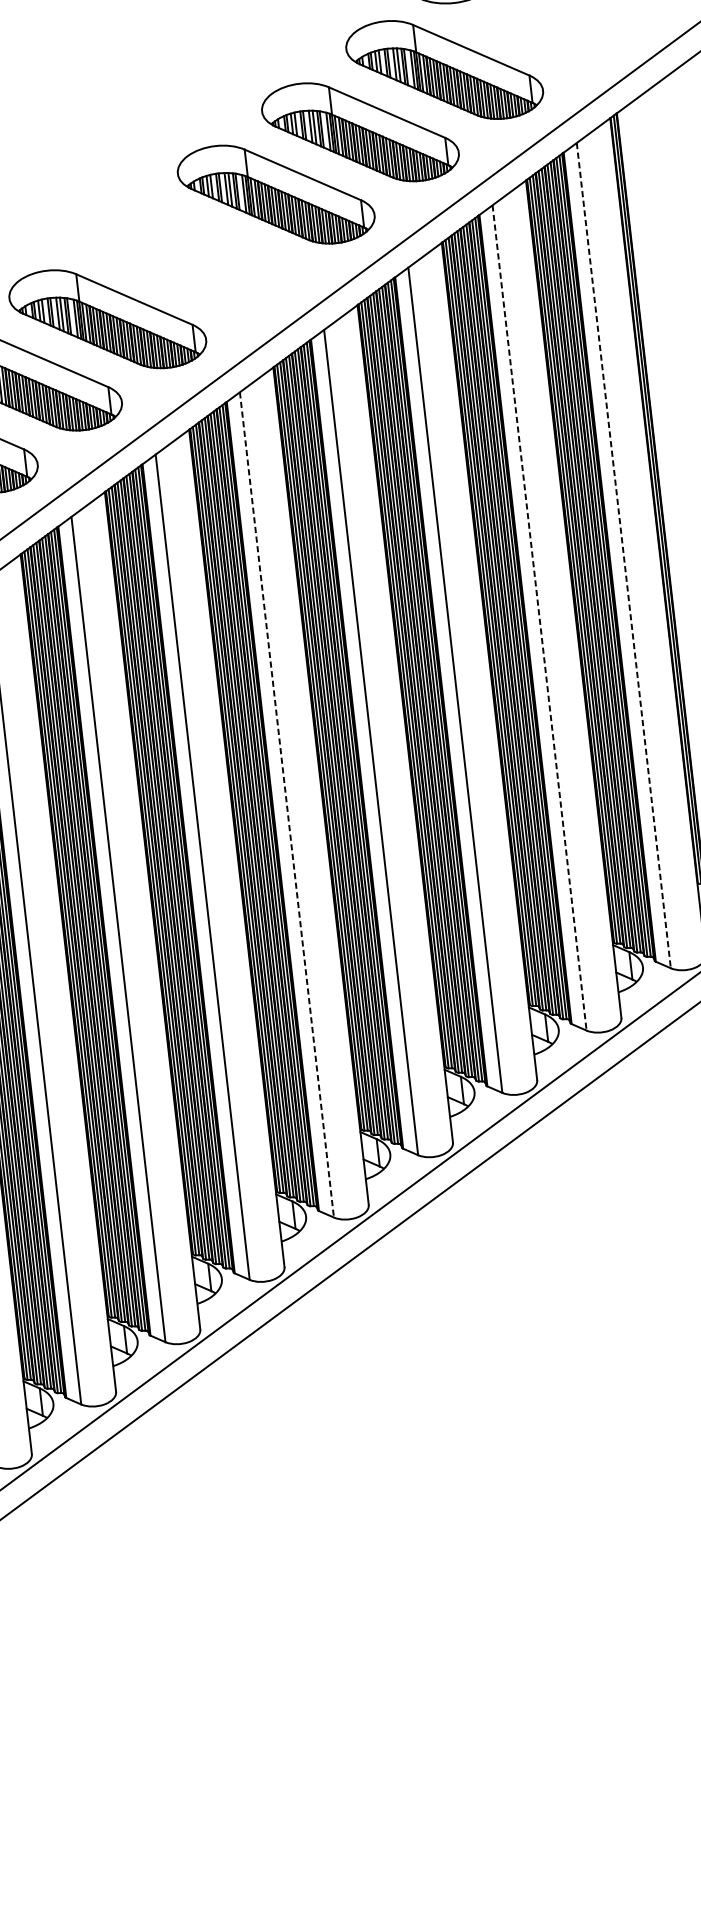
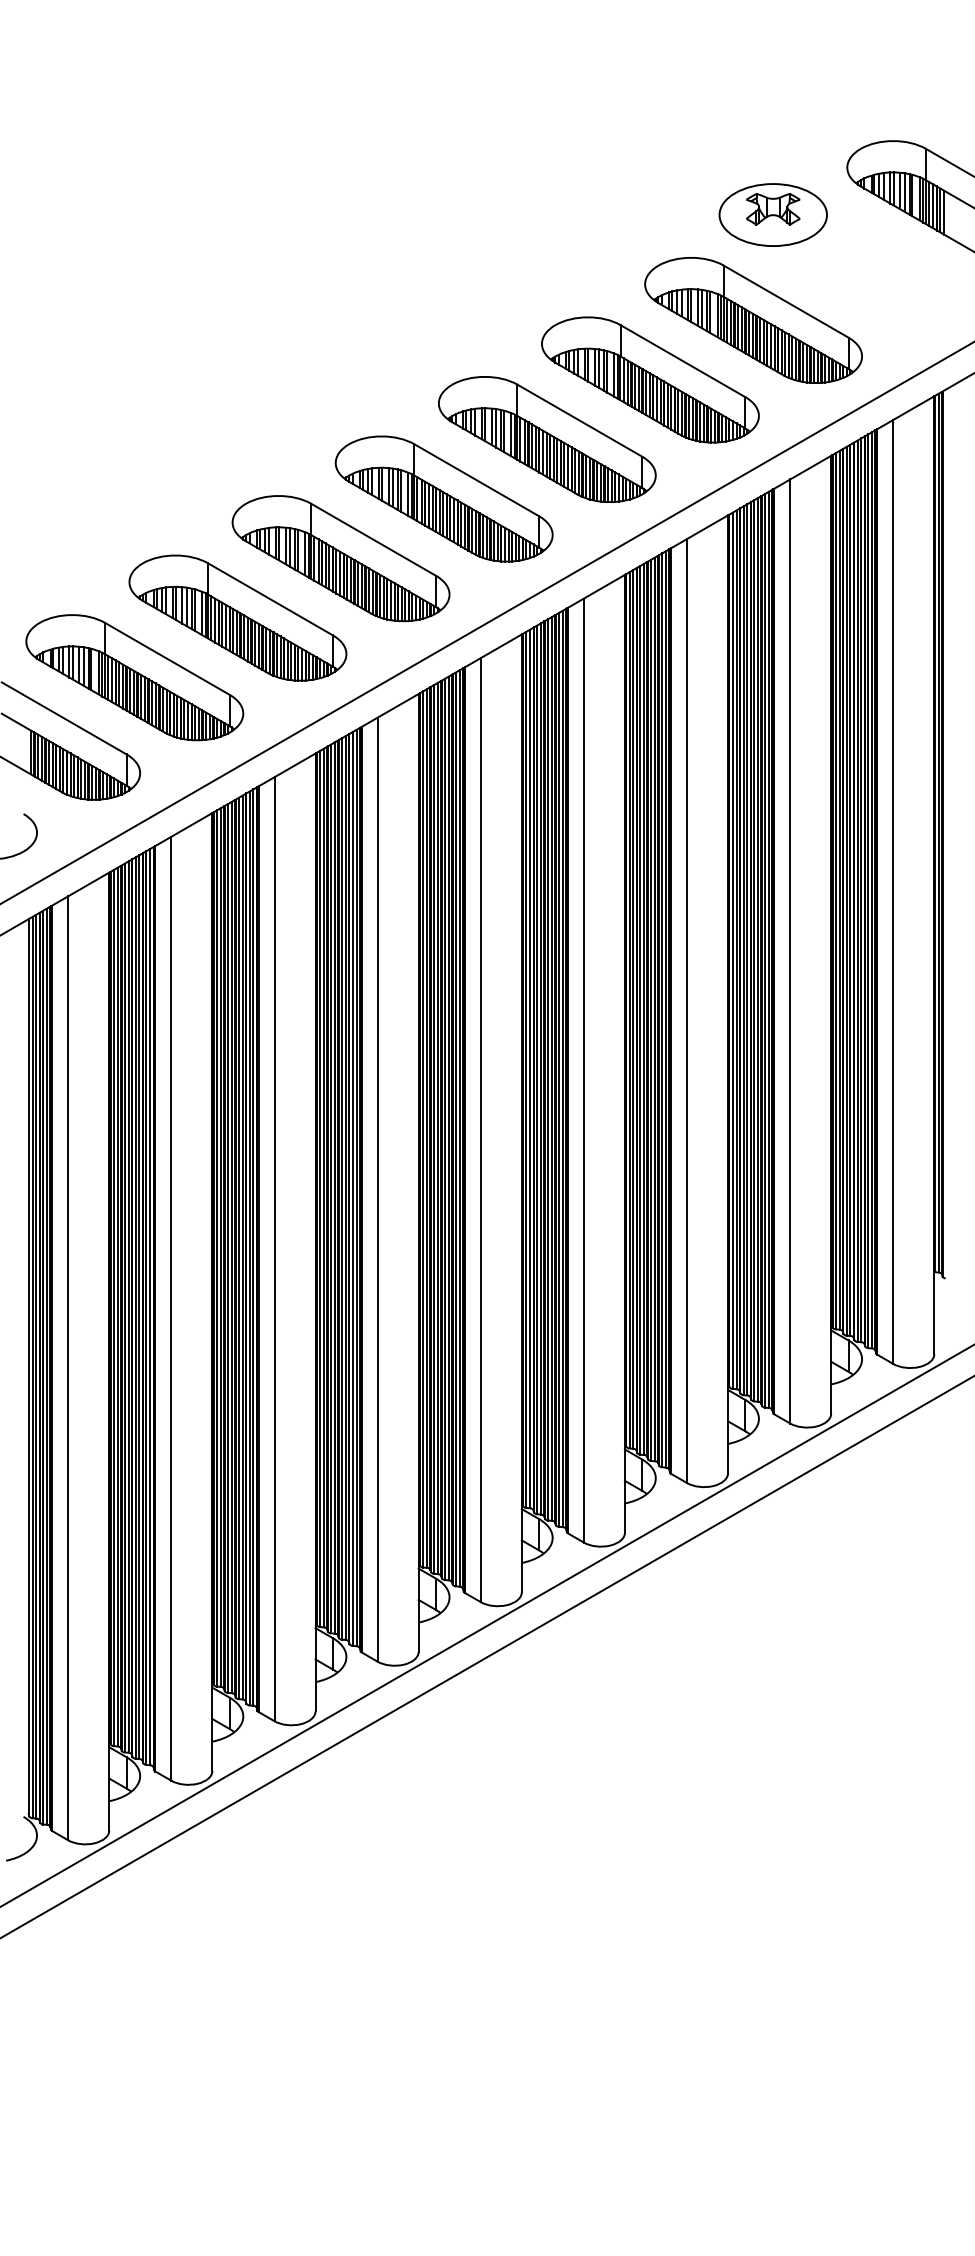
part: (191, 256) -> (443, 498), added
line: (623, 556) -> (893, 892), dashed -> solid
line: (539, 618) -> (790, 952), dashed -> solid
line: (286, 805) -> (480, 1130), dashed -> solid

